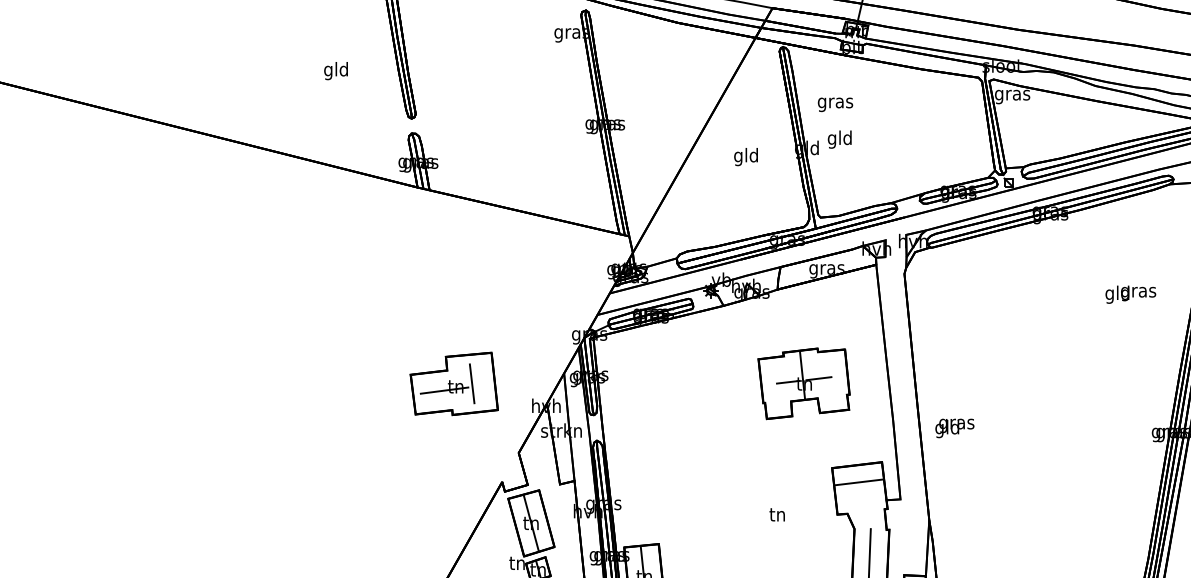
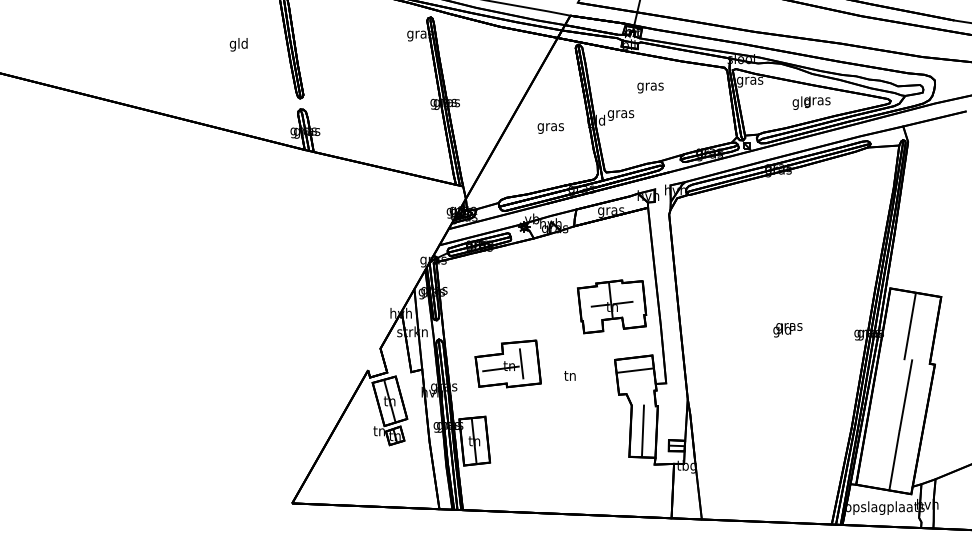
text: (335, 70) -> (238, 44), moved
text: (835, 104) -> (650, 87), moved
text: (839, 138) -> (620, 113), gld -> gras
text: (745, 156) -> (550, 126), gld -> gras
text: (1130, 293) -> (811, 102), moved
part: (453, 383) -> (507, 363), moved
part: (804, 383) -> (612, 306), moved
text: (954, 428) -> (787, 330), moved
text: (776, 514) -> (569, 375), moved

